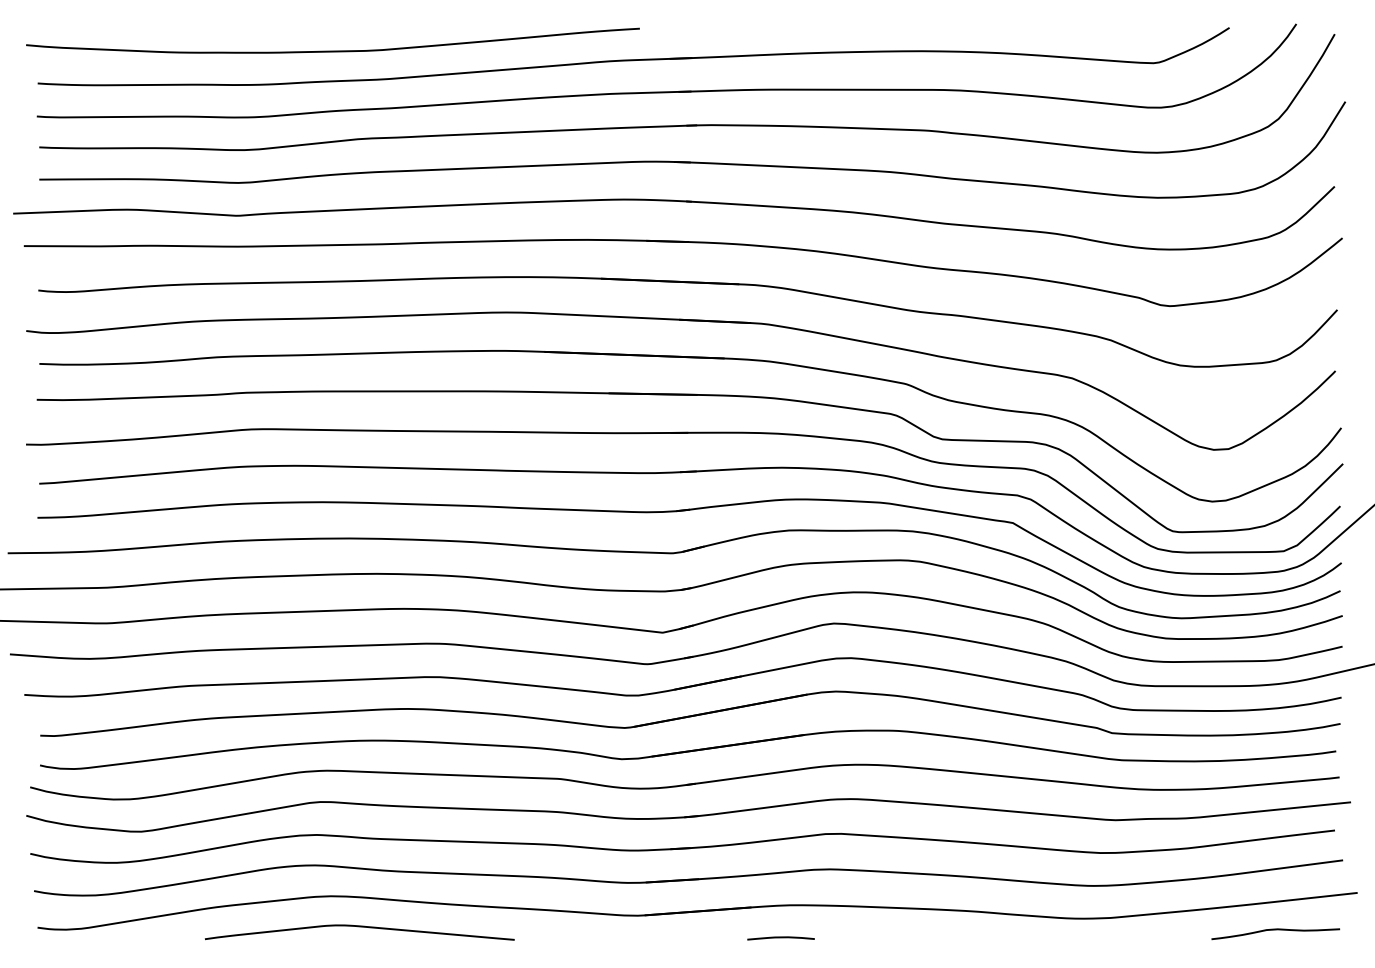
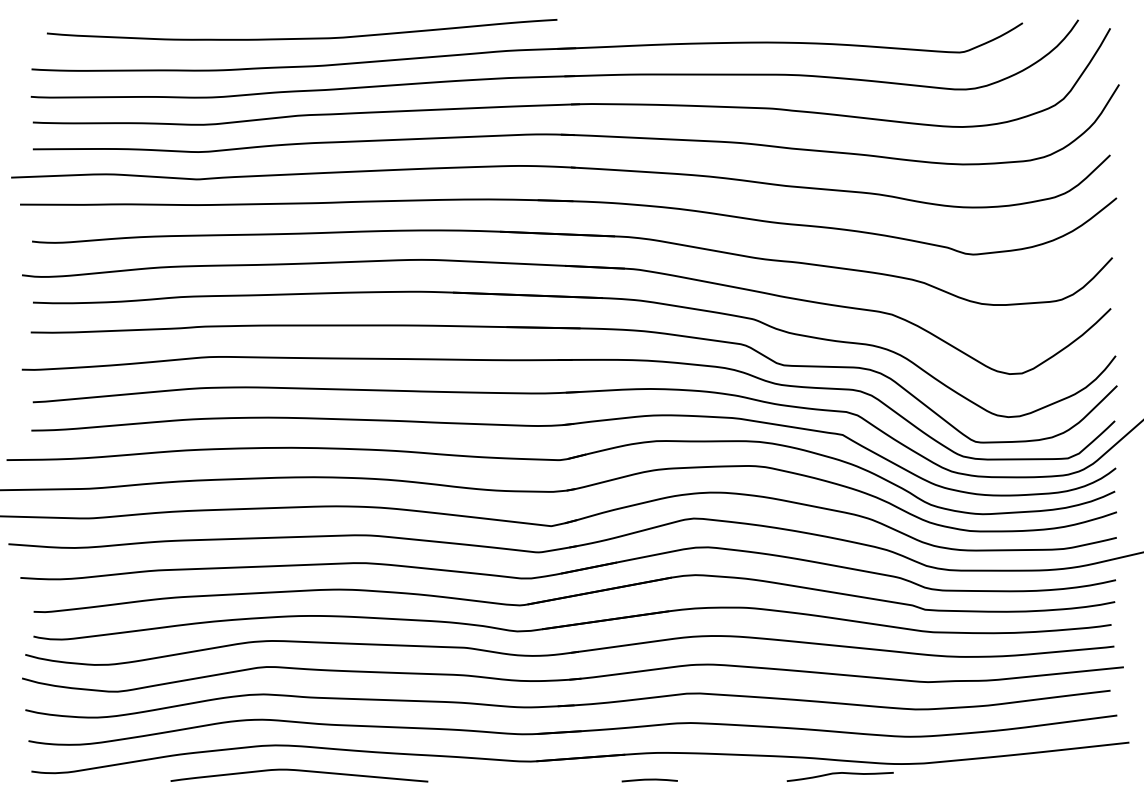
curve: (332, 49) -> (301, 37), moved
curve: (1272, 931) -> (837, 774), moved

